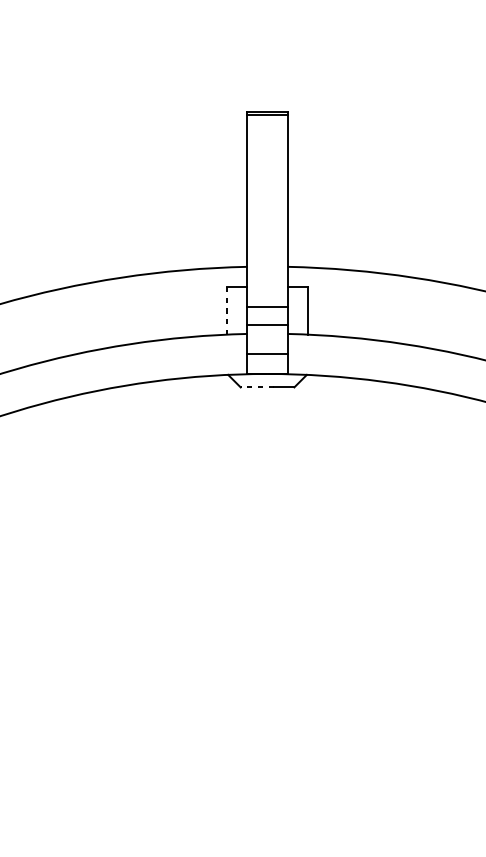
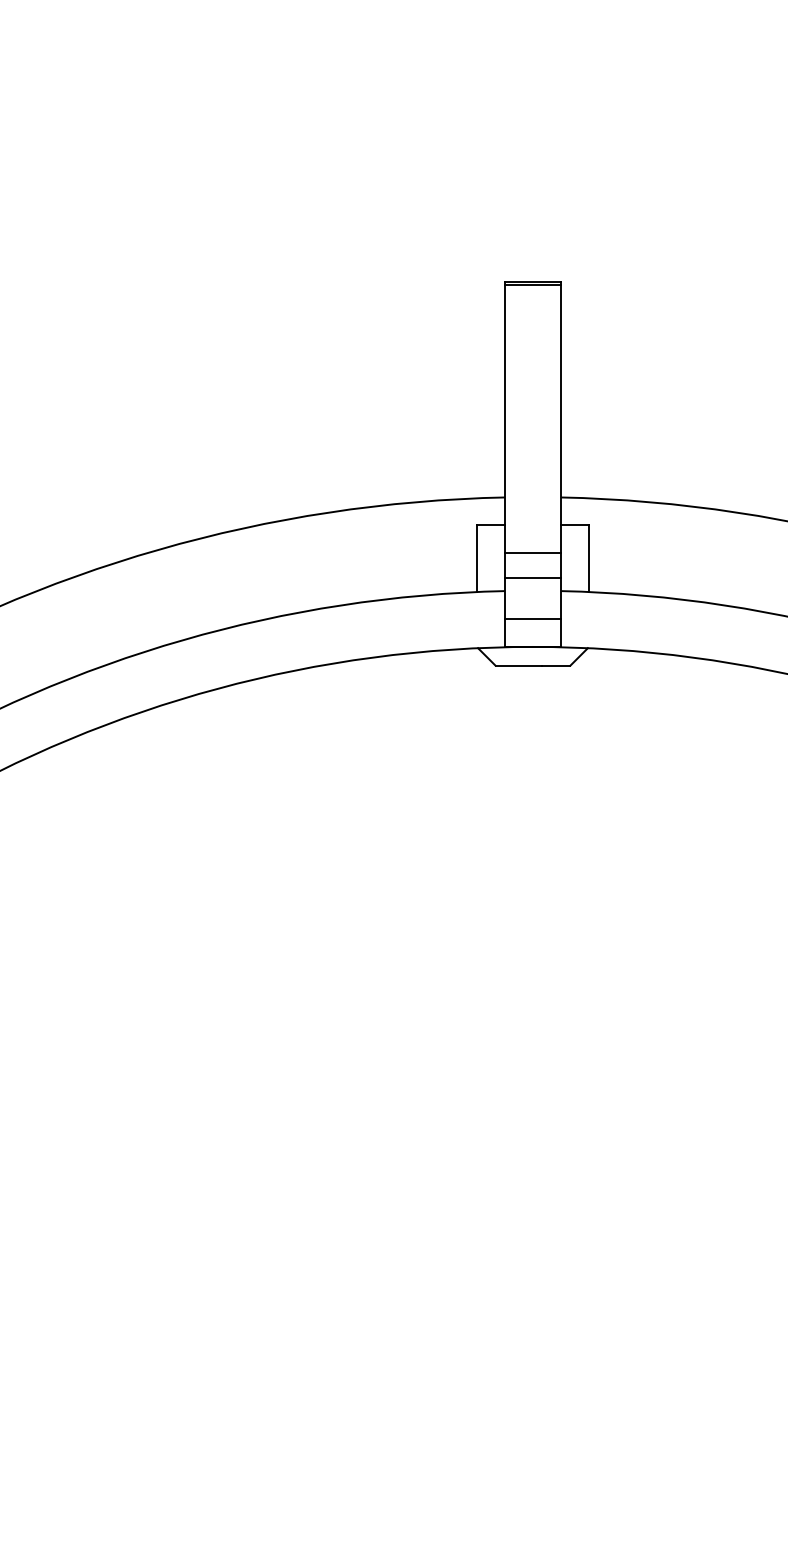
line: (227, 311) -> (476, 559), dashed -> solid
line: (257, 387) -> (518, 665), dashed -> solid

